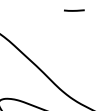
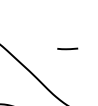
line: (74, 10) -> (67, 48), moved

